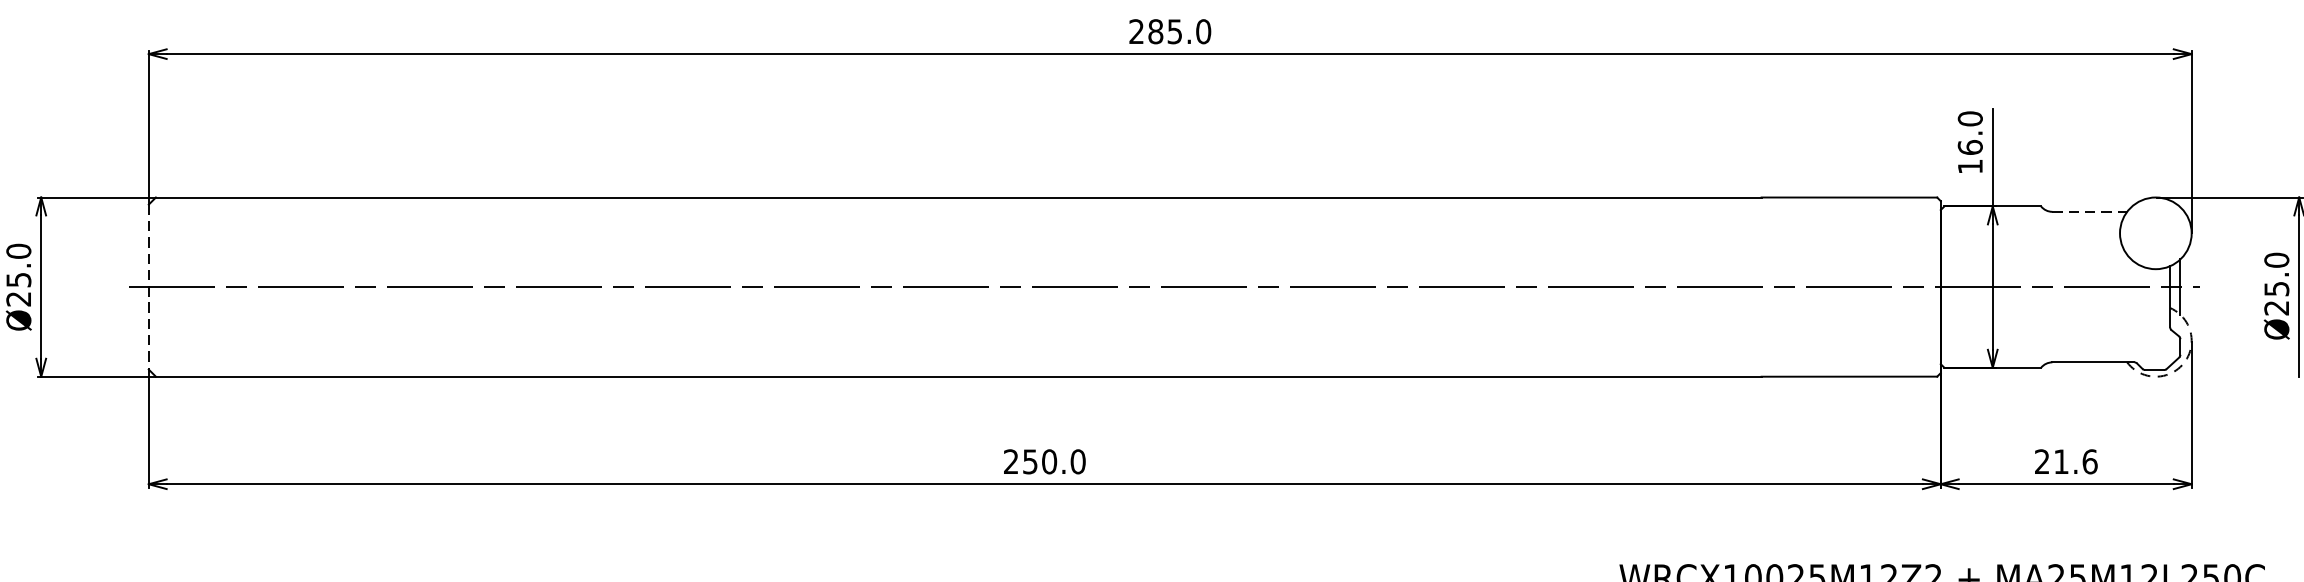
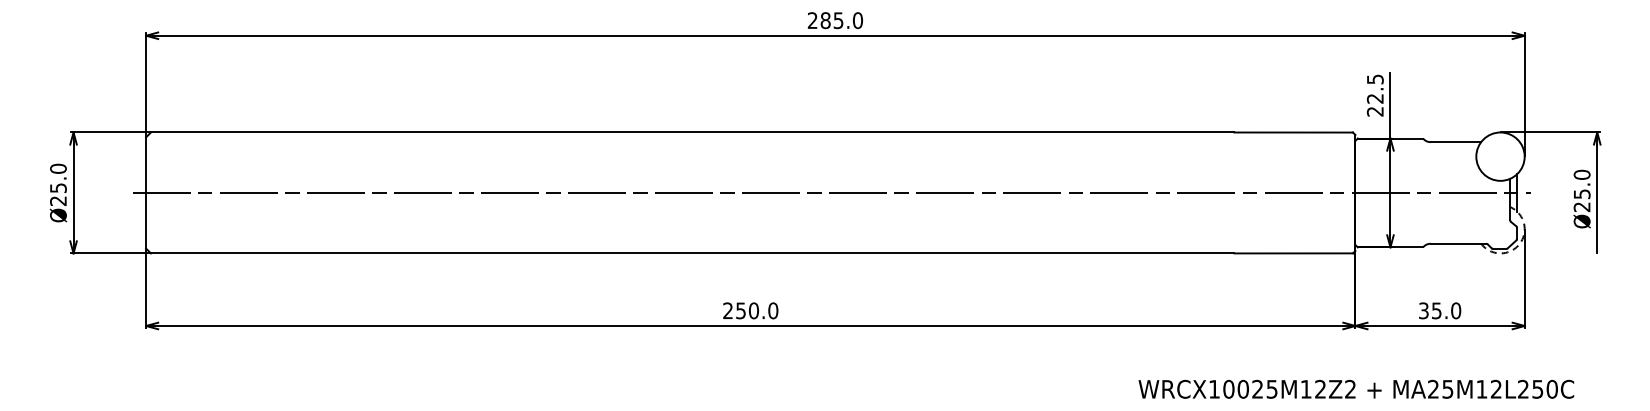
text: (1969, 142) -> (1374, 95), 16.0 -> 22.5
line: (2090, 212) -> (1456, 142), dashed -> solid
line: (149, 286) -> (146, 192), dashed -> solid
text: (2066, 461) -> (1440, 310), 21.6 -> 35.0

